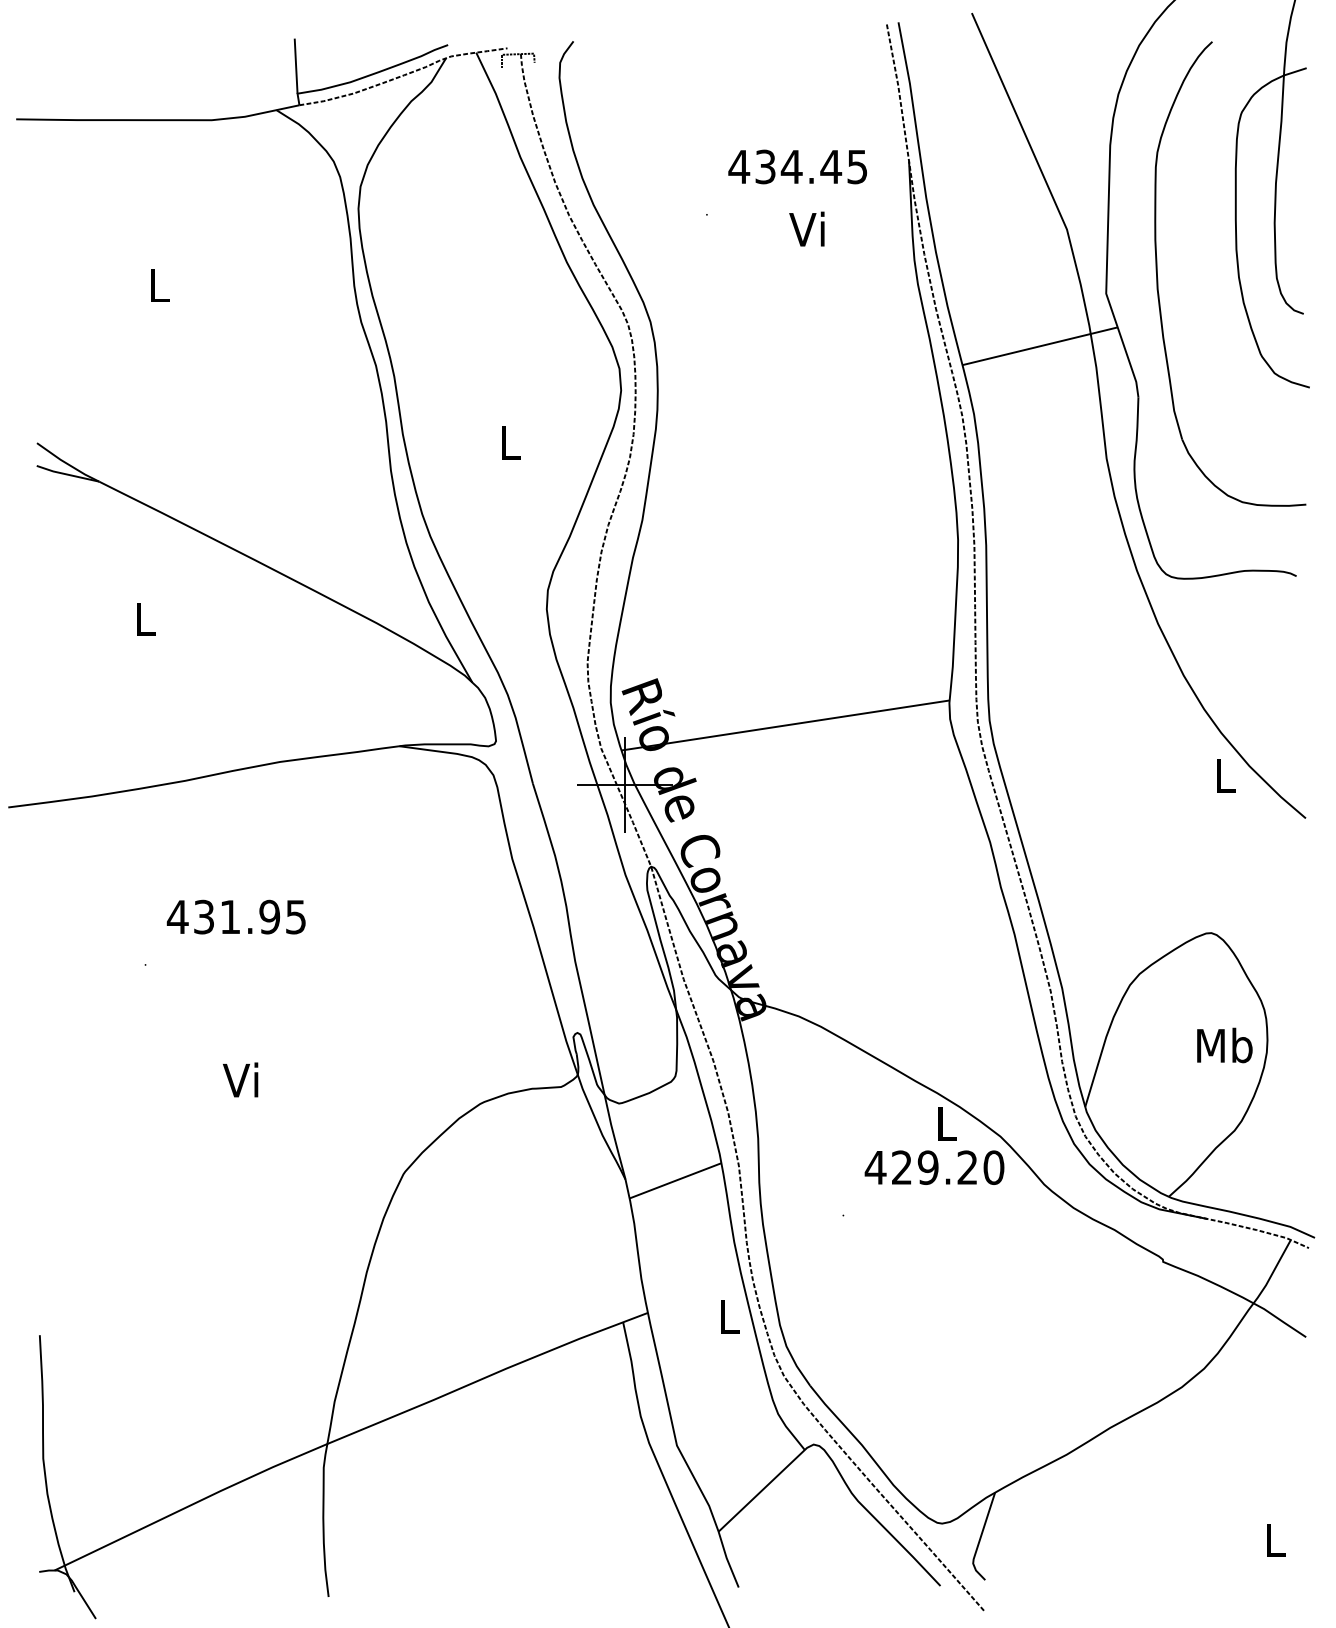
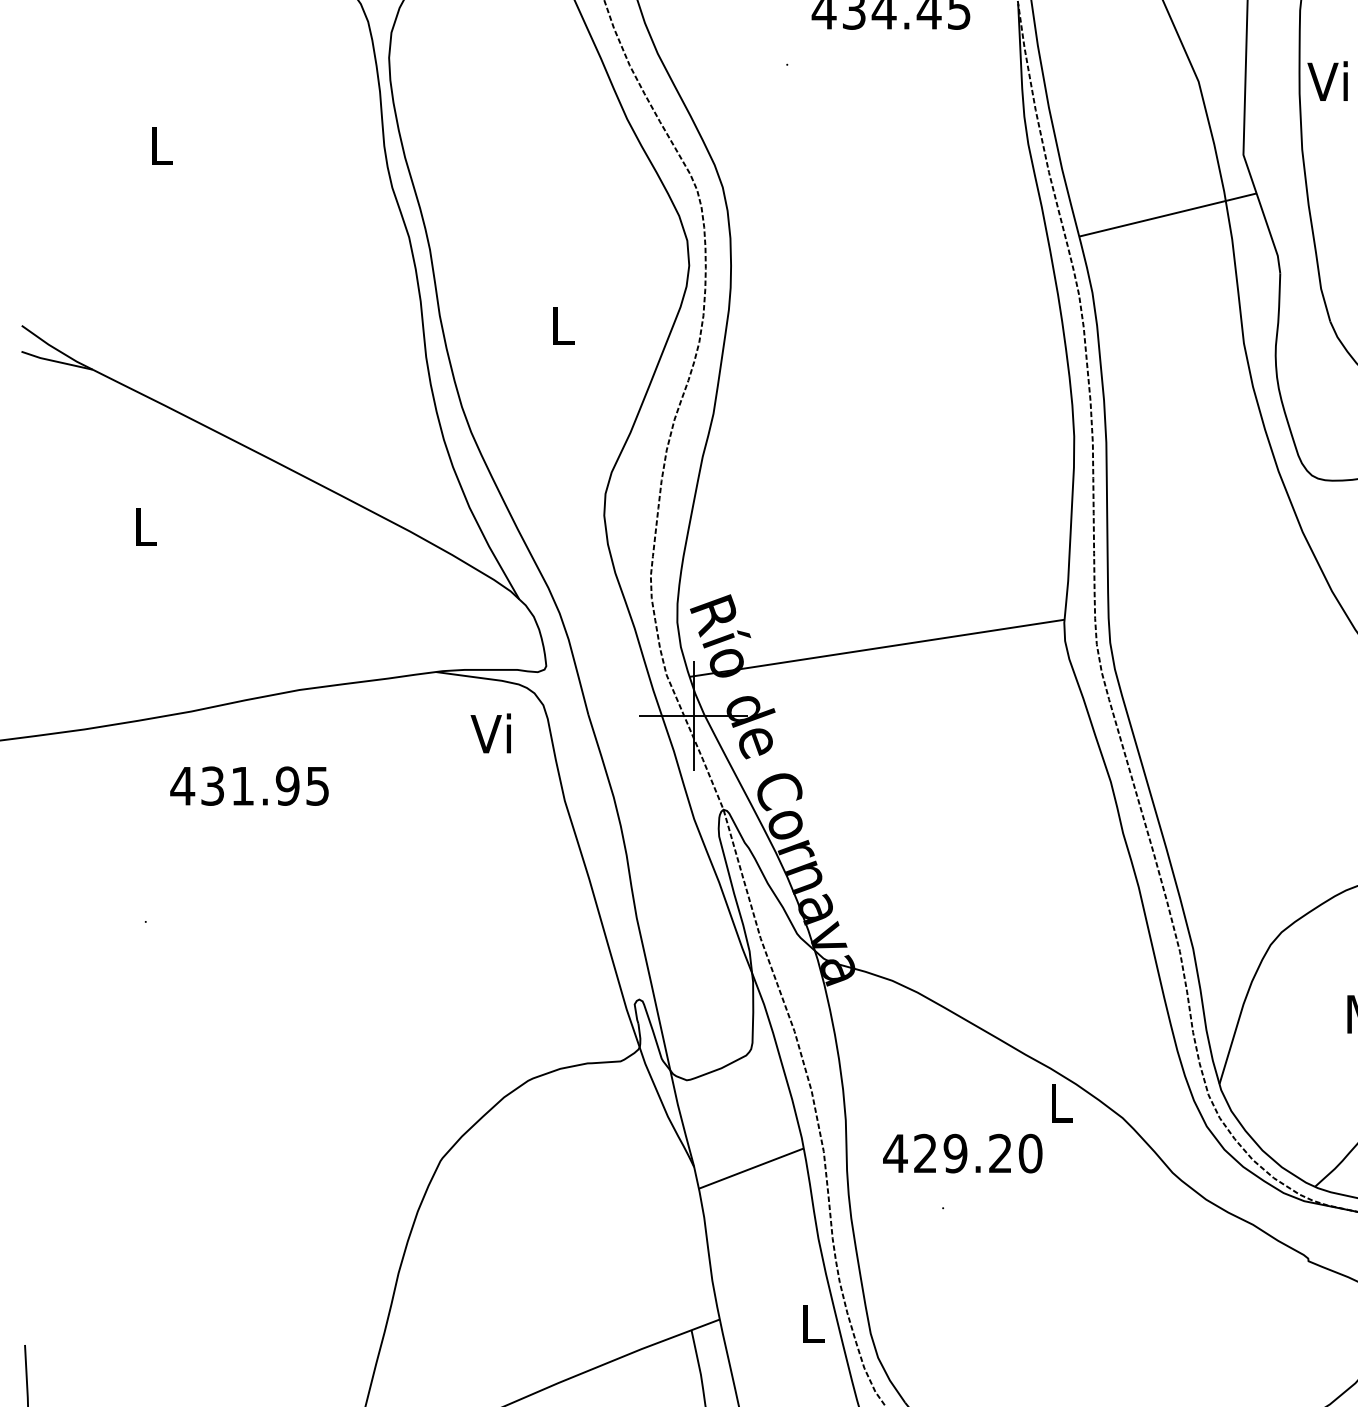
text: (806, 228) -> (1327, 80), moved
text: (235, 916) -> (248, 785), moved
text: (240, 1079) -> (490, 732), moved
text: (934, 1167) -> (962, 1153), moved

